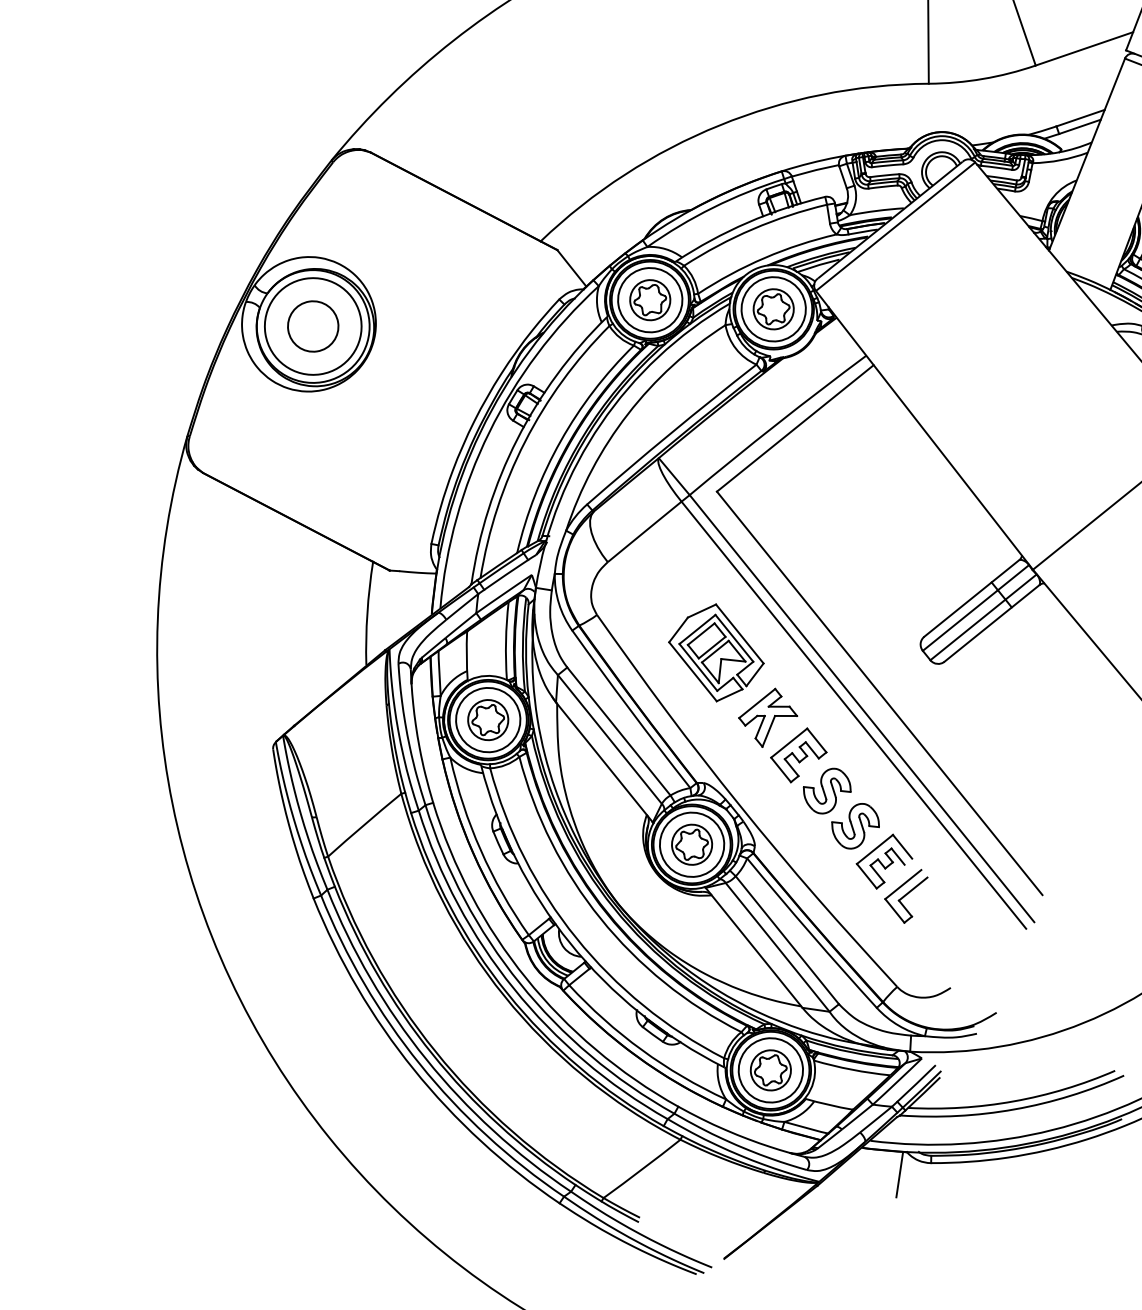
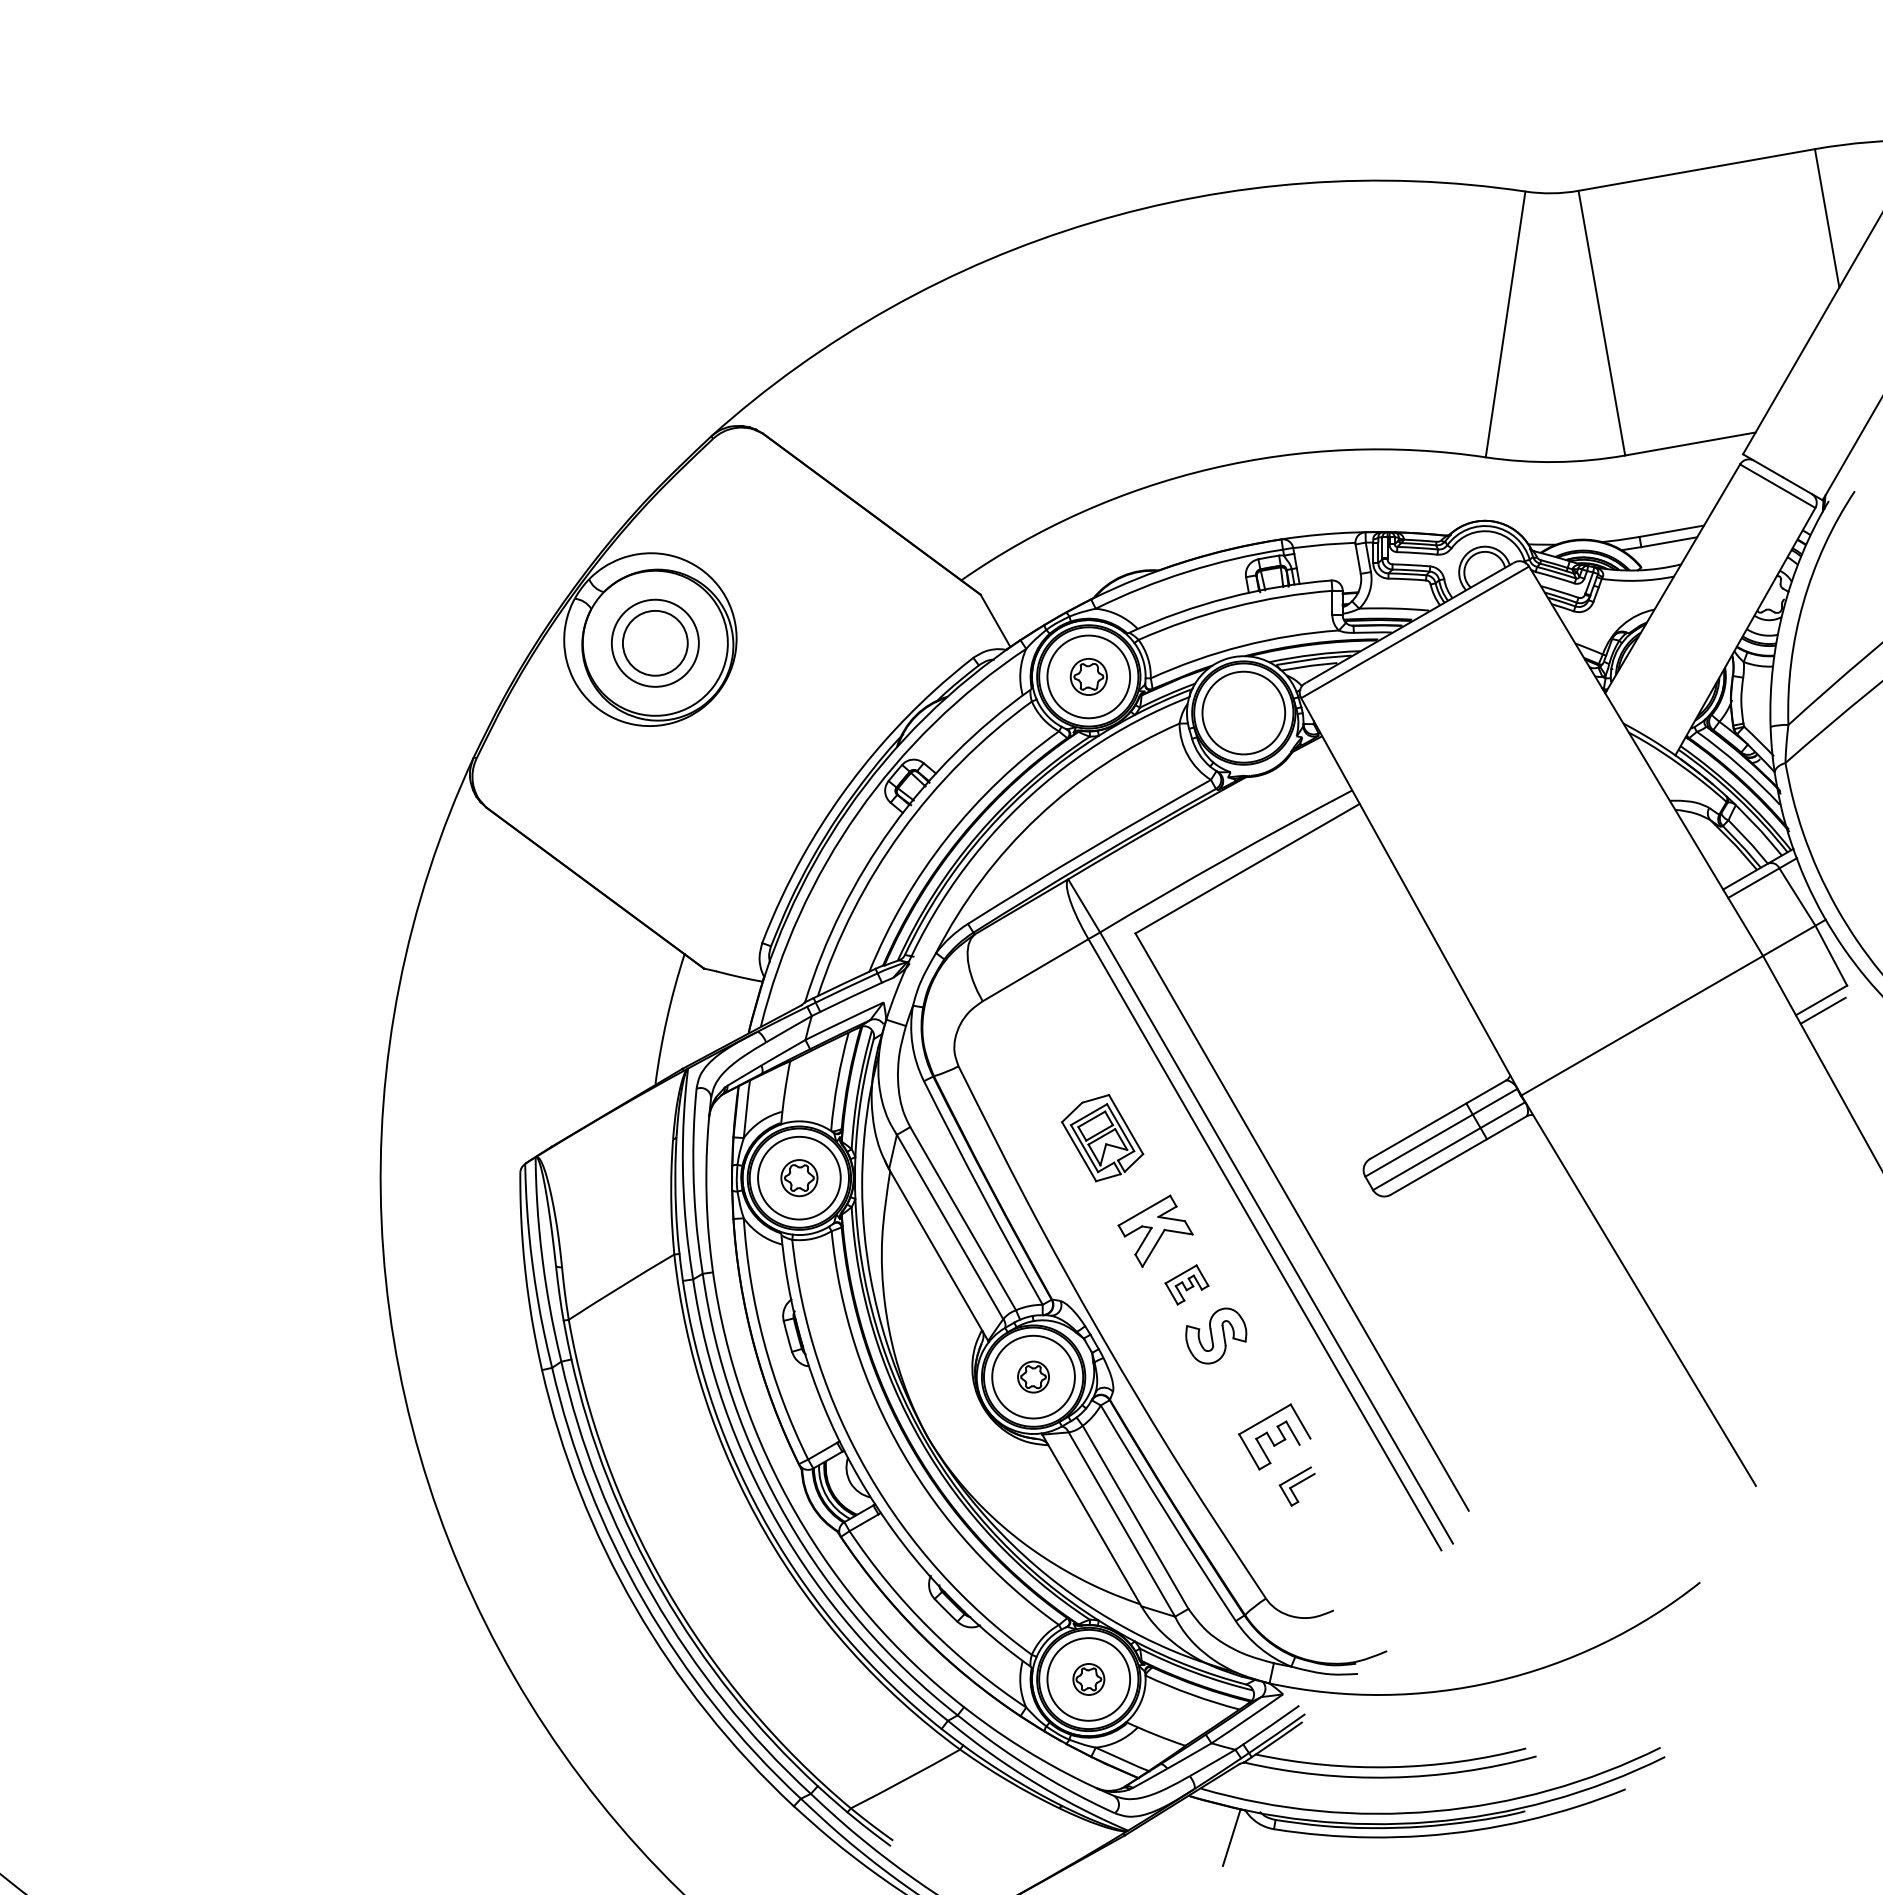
part: (649, 299) -> (1088, 676), size x0.7
part: (773, 308) -> (1243, 712), removed
circle: (313, 326) -> (655, 643), size x0.7
part: (716, 652) -> (1102, 1137), size x0.7
part: (488, 719) -> (799, 1177), size x0.7
part: (798, 755) -> (1186, 1284), size x0.6
part: (856, 826) -> (1245, 1386), removed
part: (691, 844) -> (1033, 1376), size x0.6
part: (907, 897) -> (1297, 1486), size x0.6
part: (770, 1070) -> (1088, 1679), size x0.6

